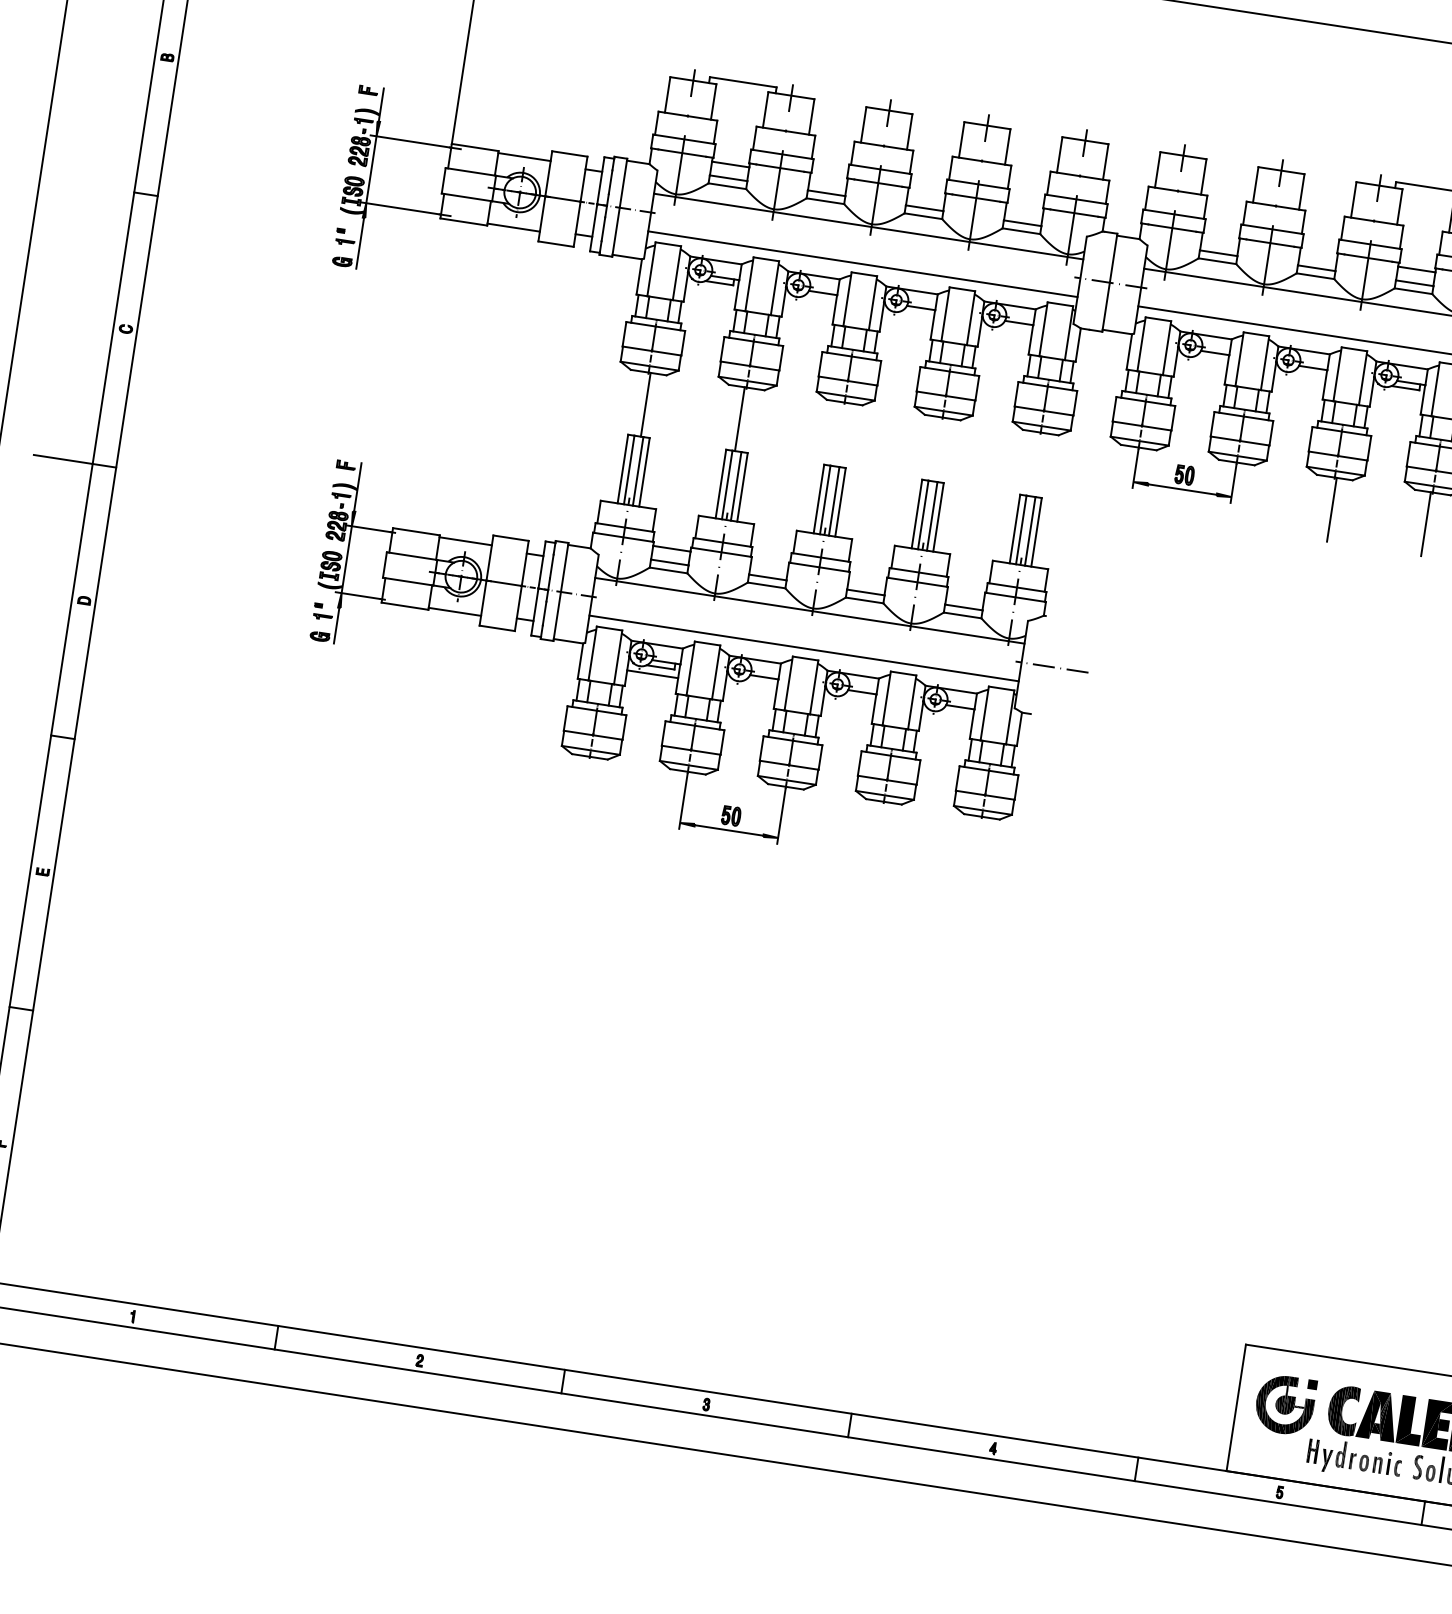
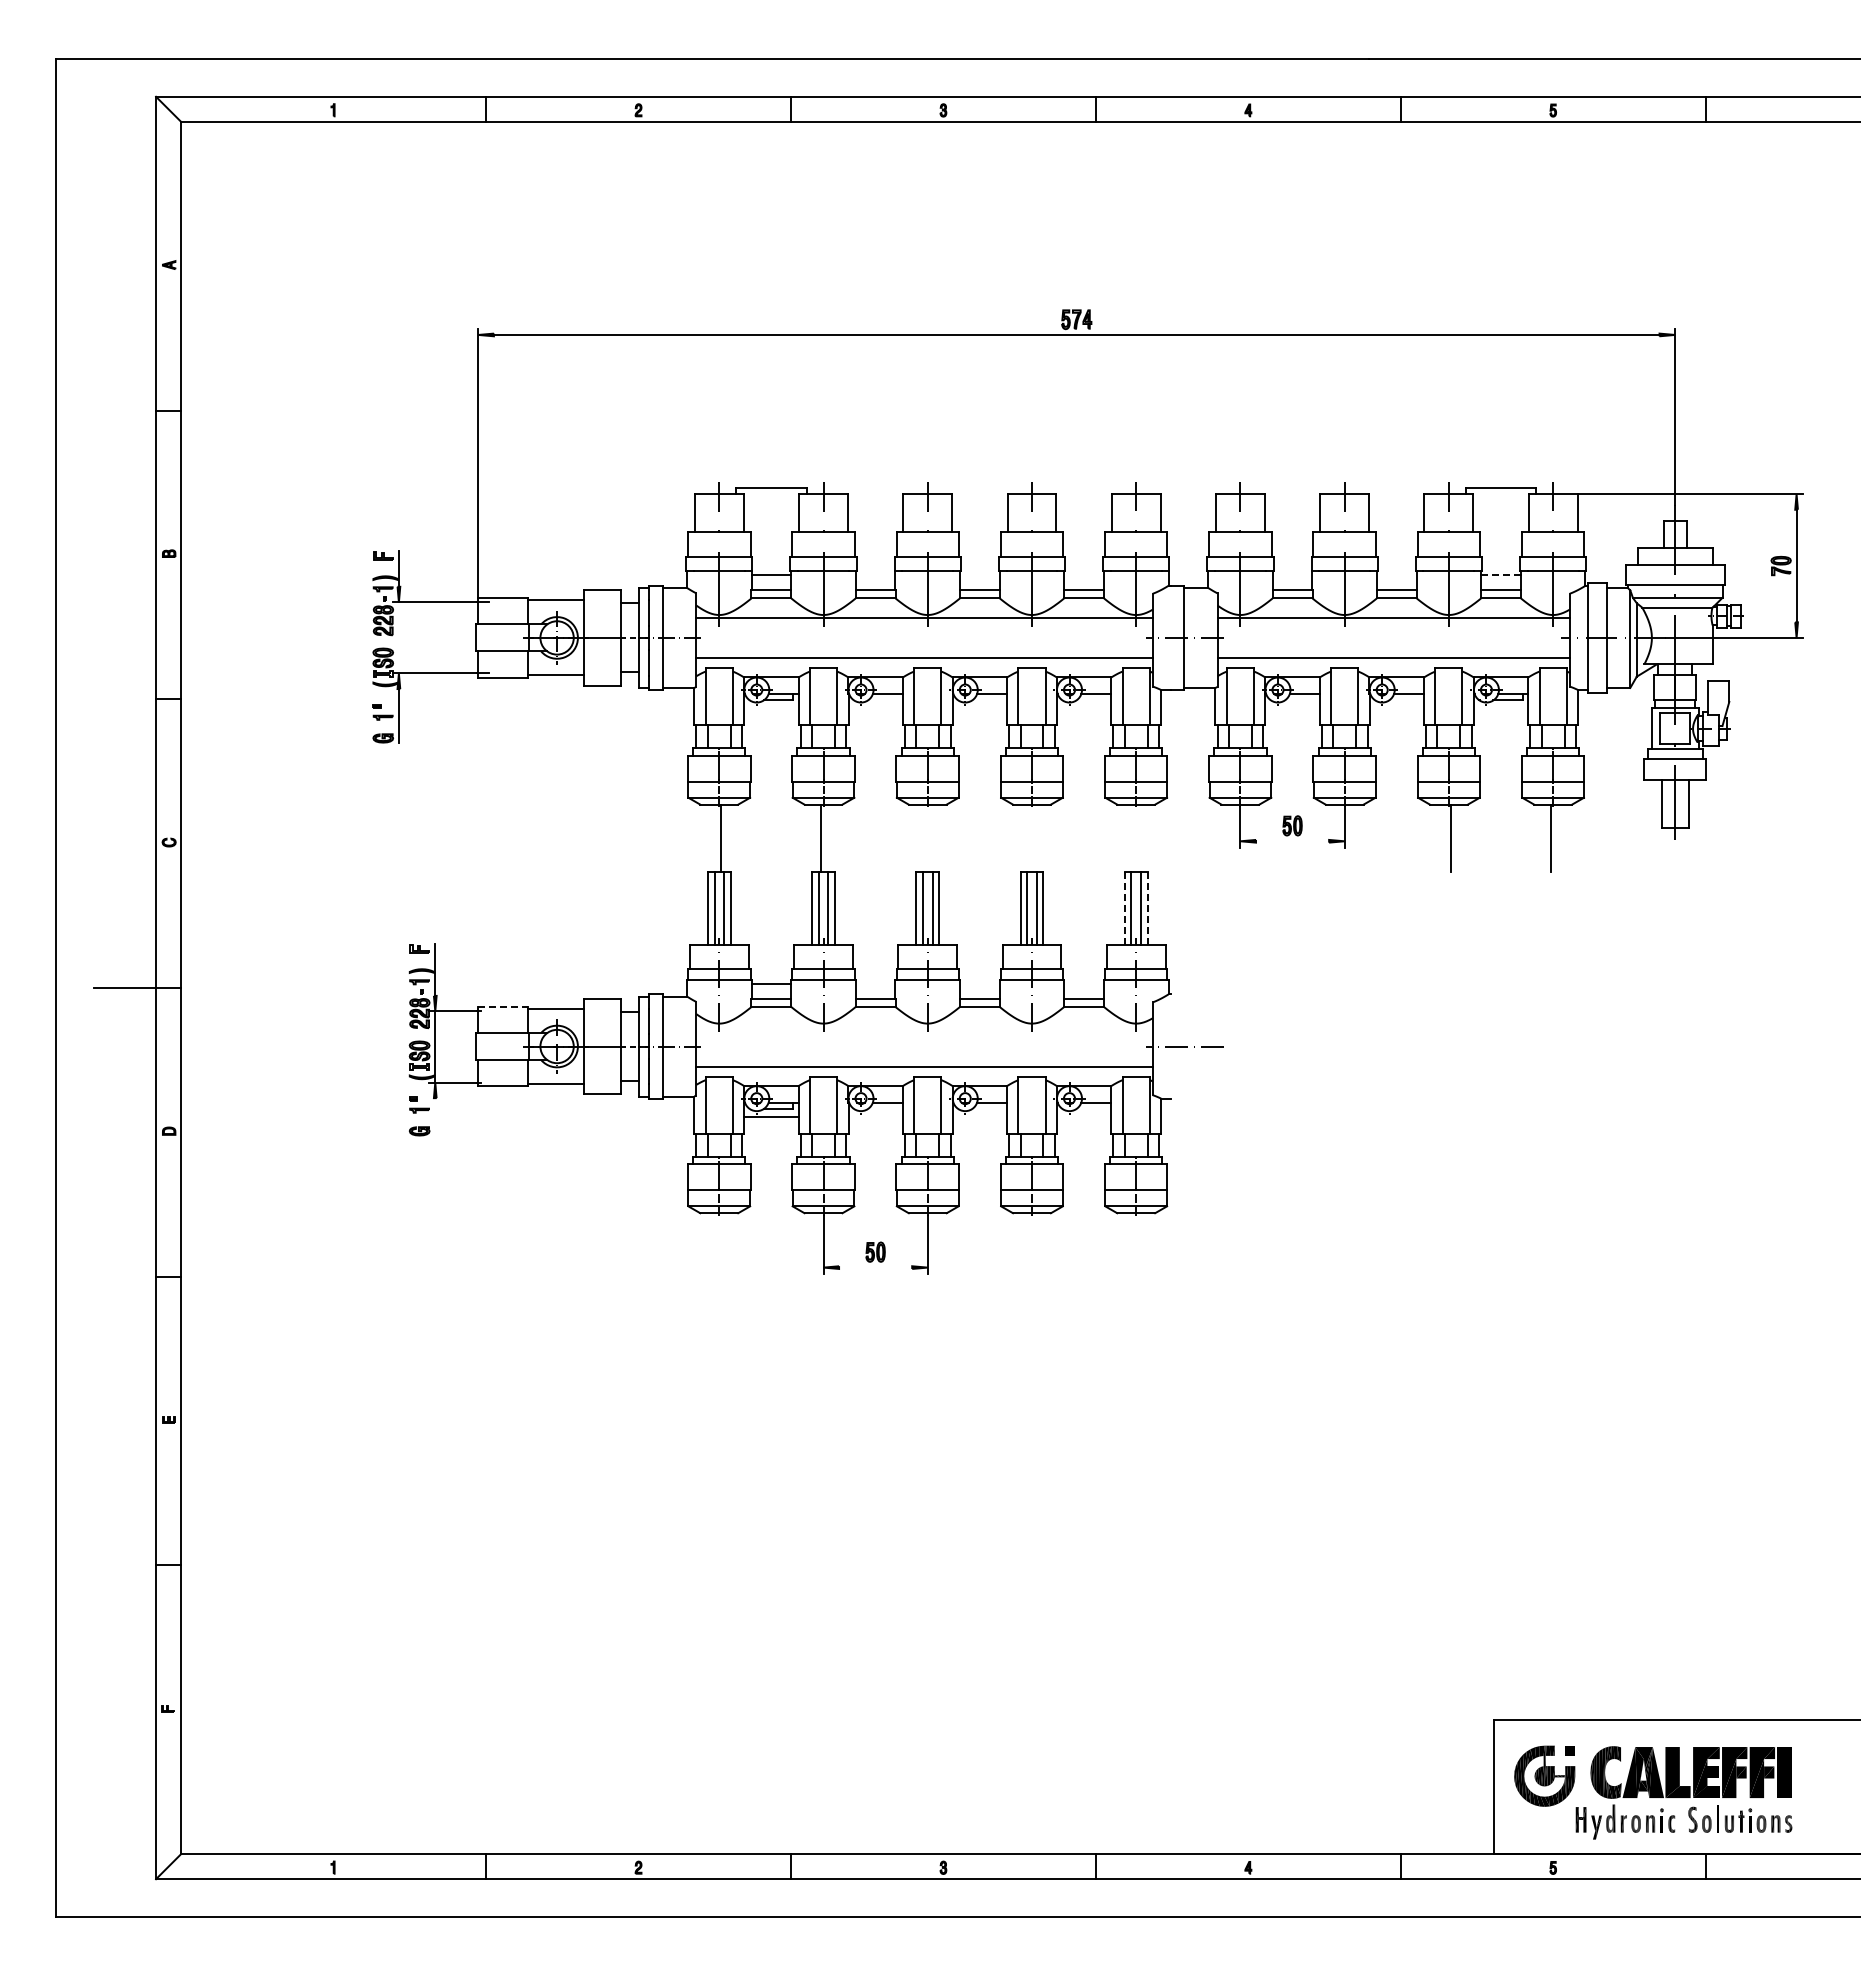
line: (371, 169) -> (398, 637), removed
line: (1417, 269) -> (1501, 575), solid -> dashed
line: (1182, 489) -> (1292, 841), removed
line: (1014, 528) -> (1124, 908), solid -> dashed
line: (416, 531) -> (503, 1006), solid -> dashed
line: (1036, 532) -> (1147, 909), solid -> dashed
line: (809, 610) -> (924, 1026), removed
line: (336, 625) -> (435, 1117), removed
line: (729, 830) -> (875, 1267), removed

